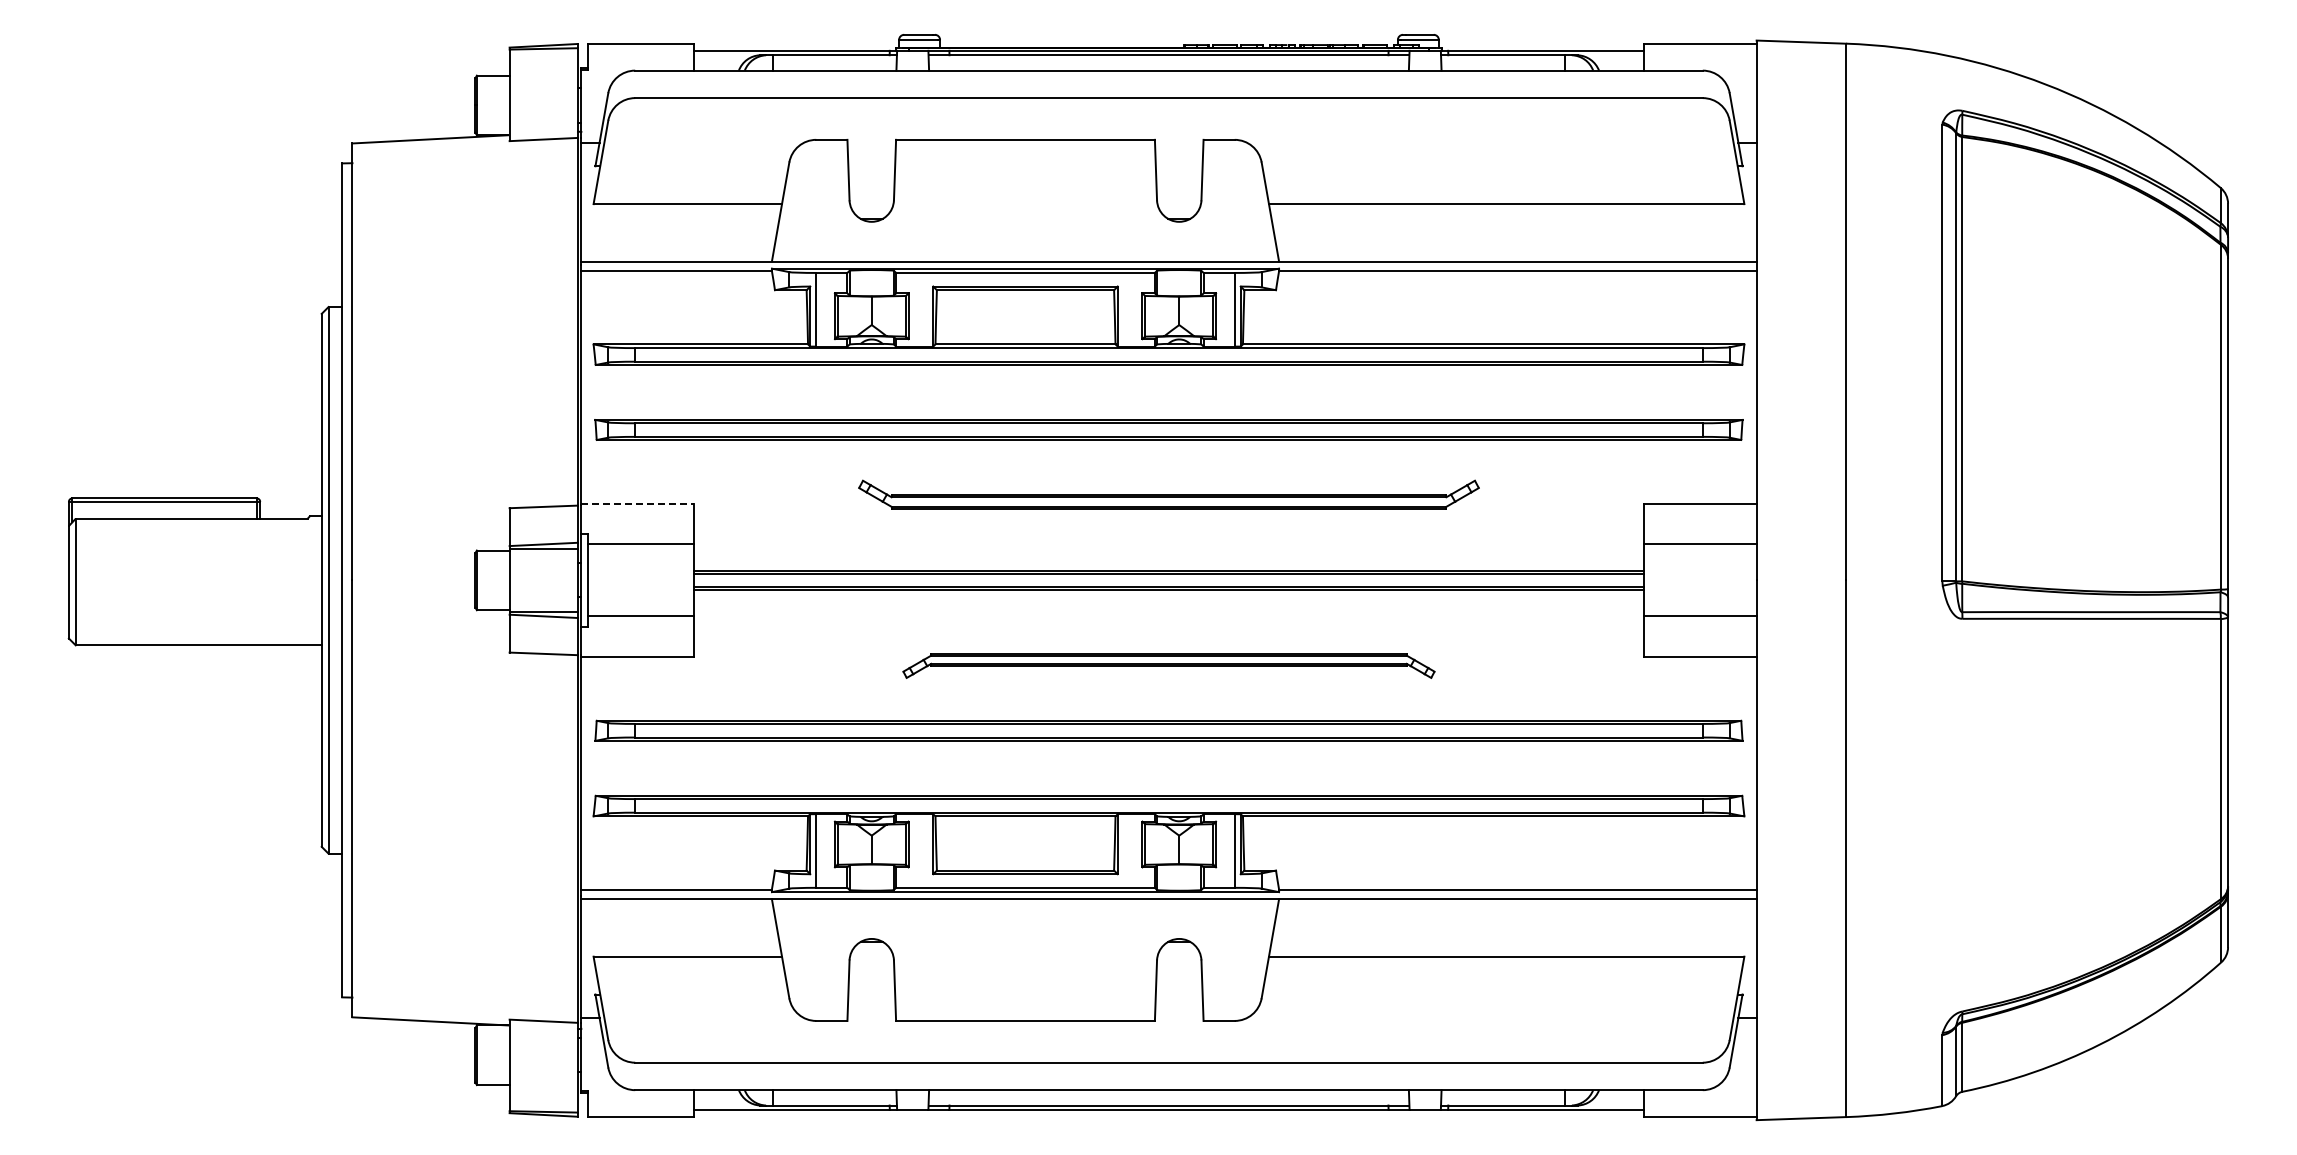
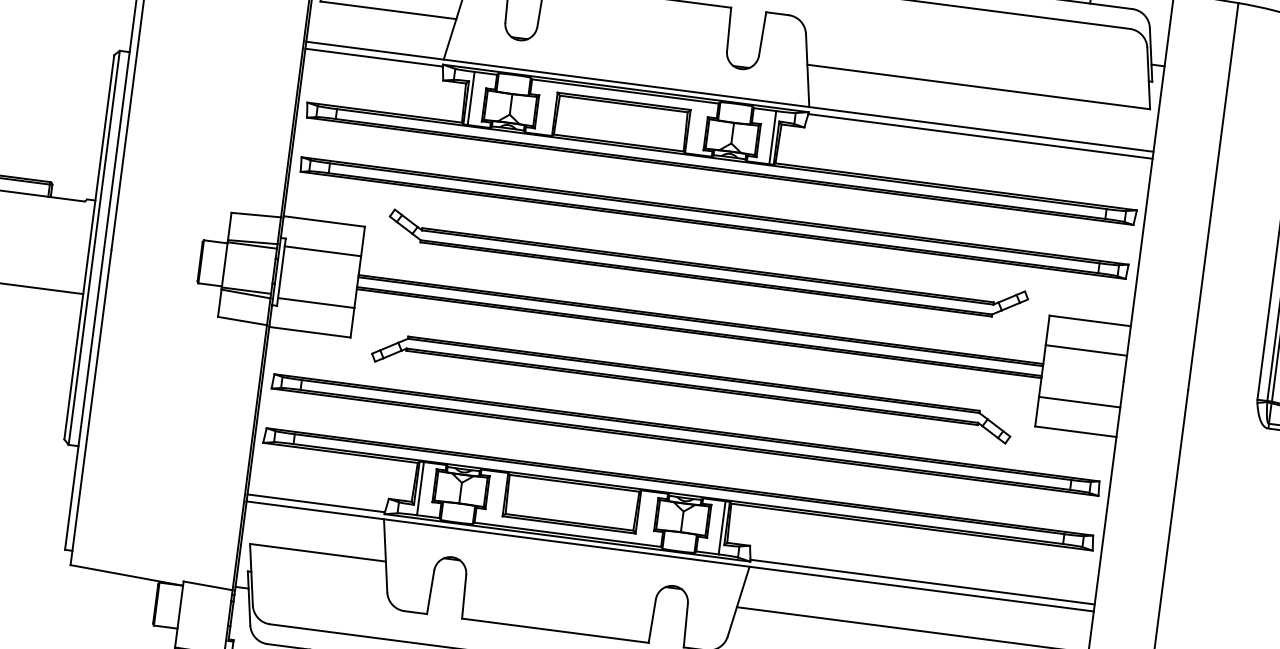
part: (1168, 494) -> (707, 264), size x1.43
line: (638, 503) -> (324, 221), dashed -> solid
part: (1168, 665) -> (691, 387), size x1.67

